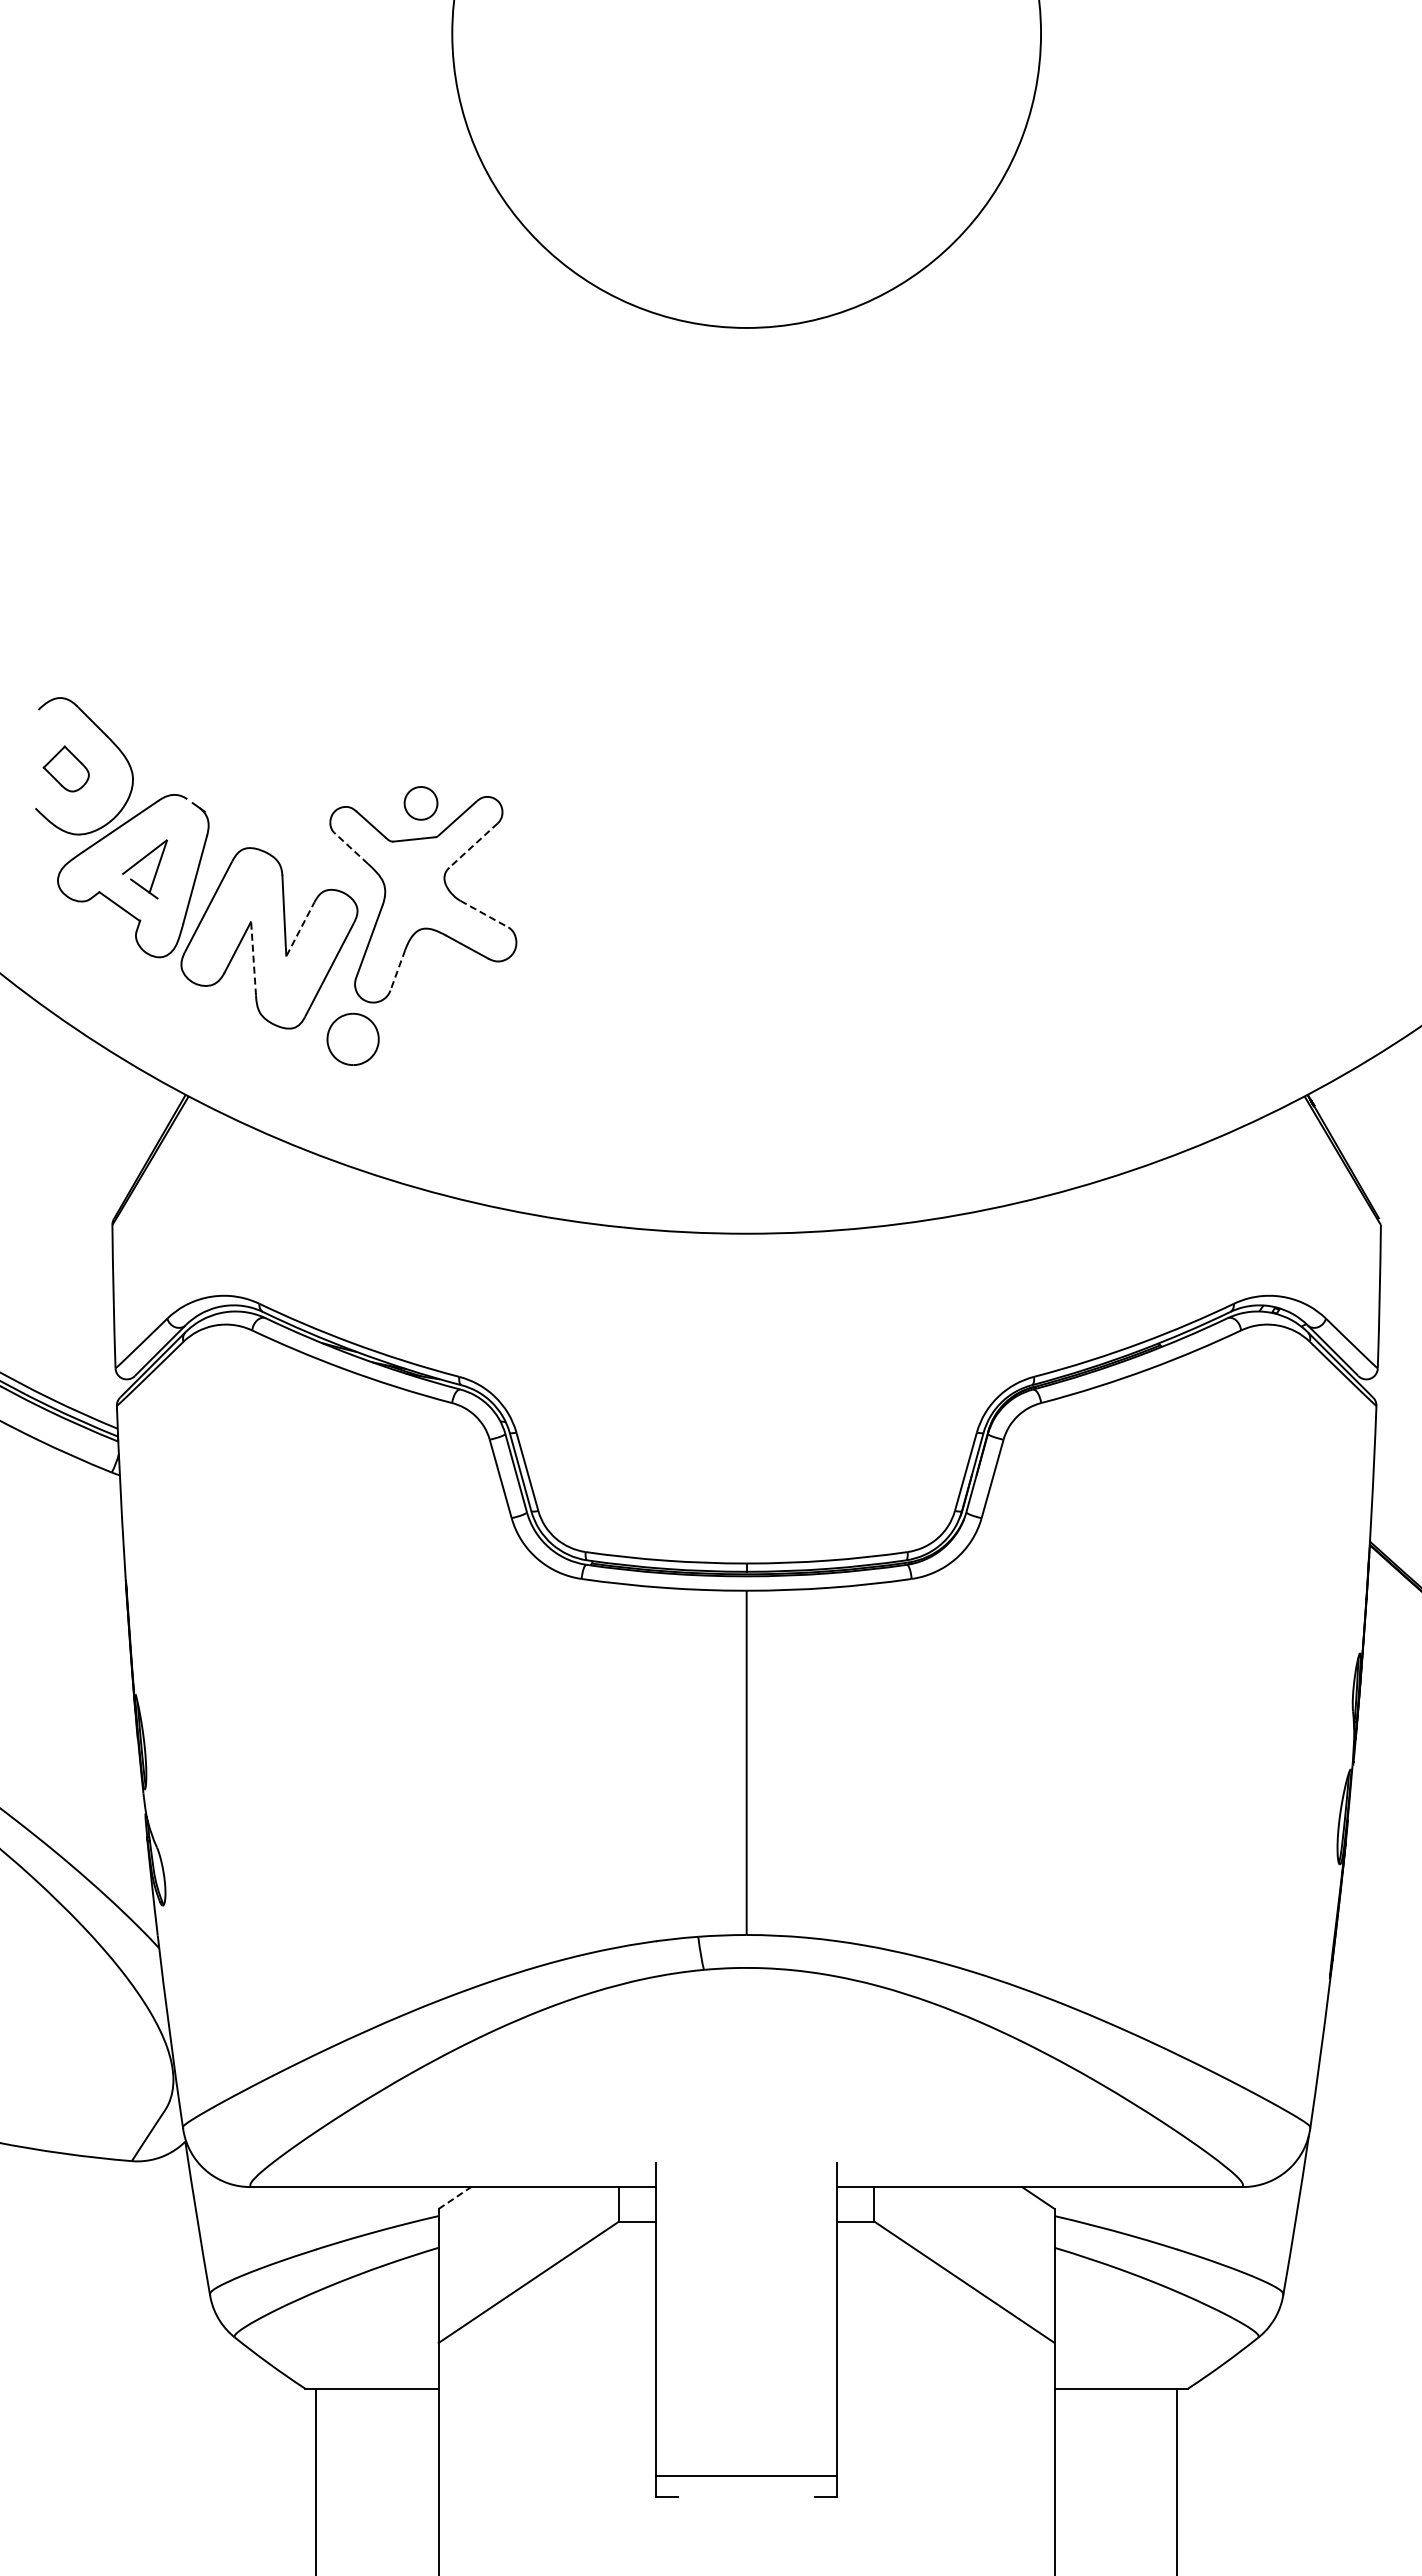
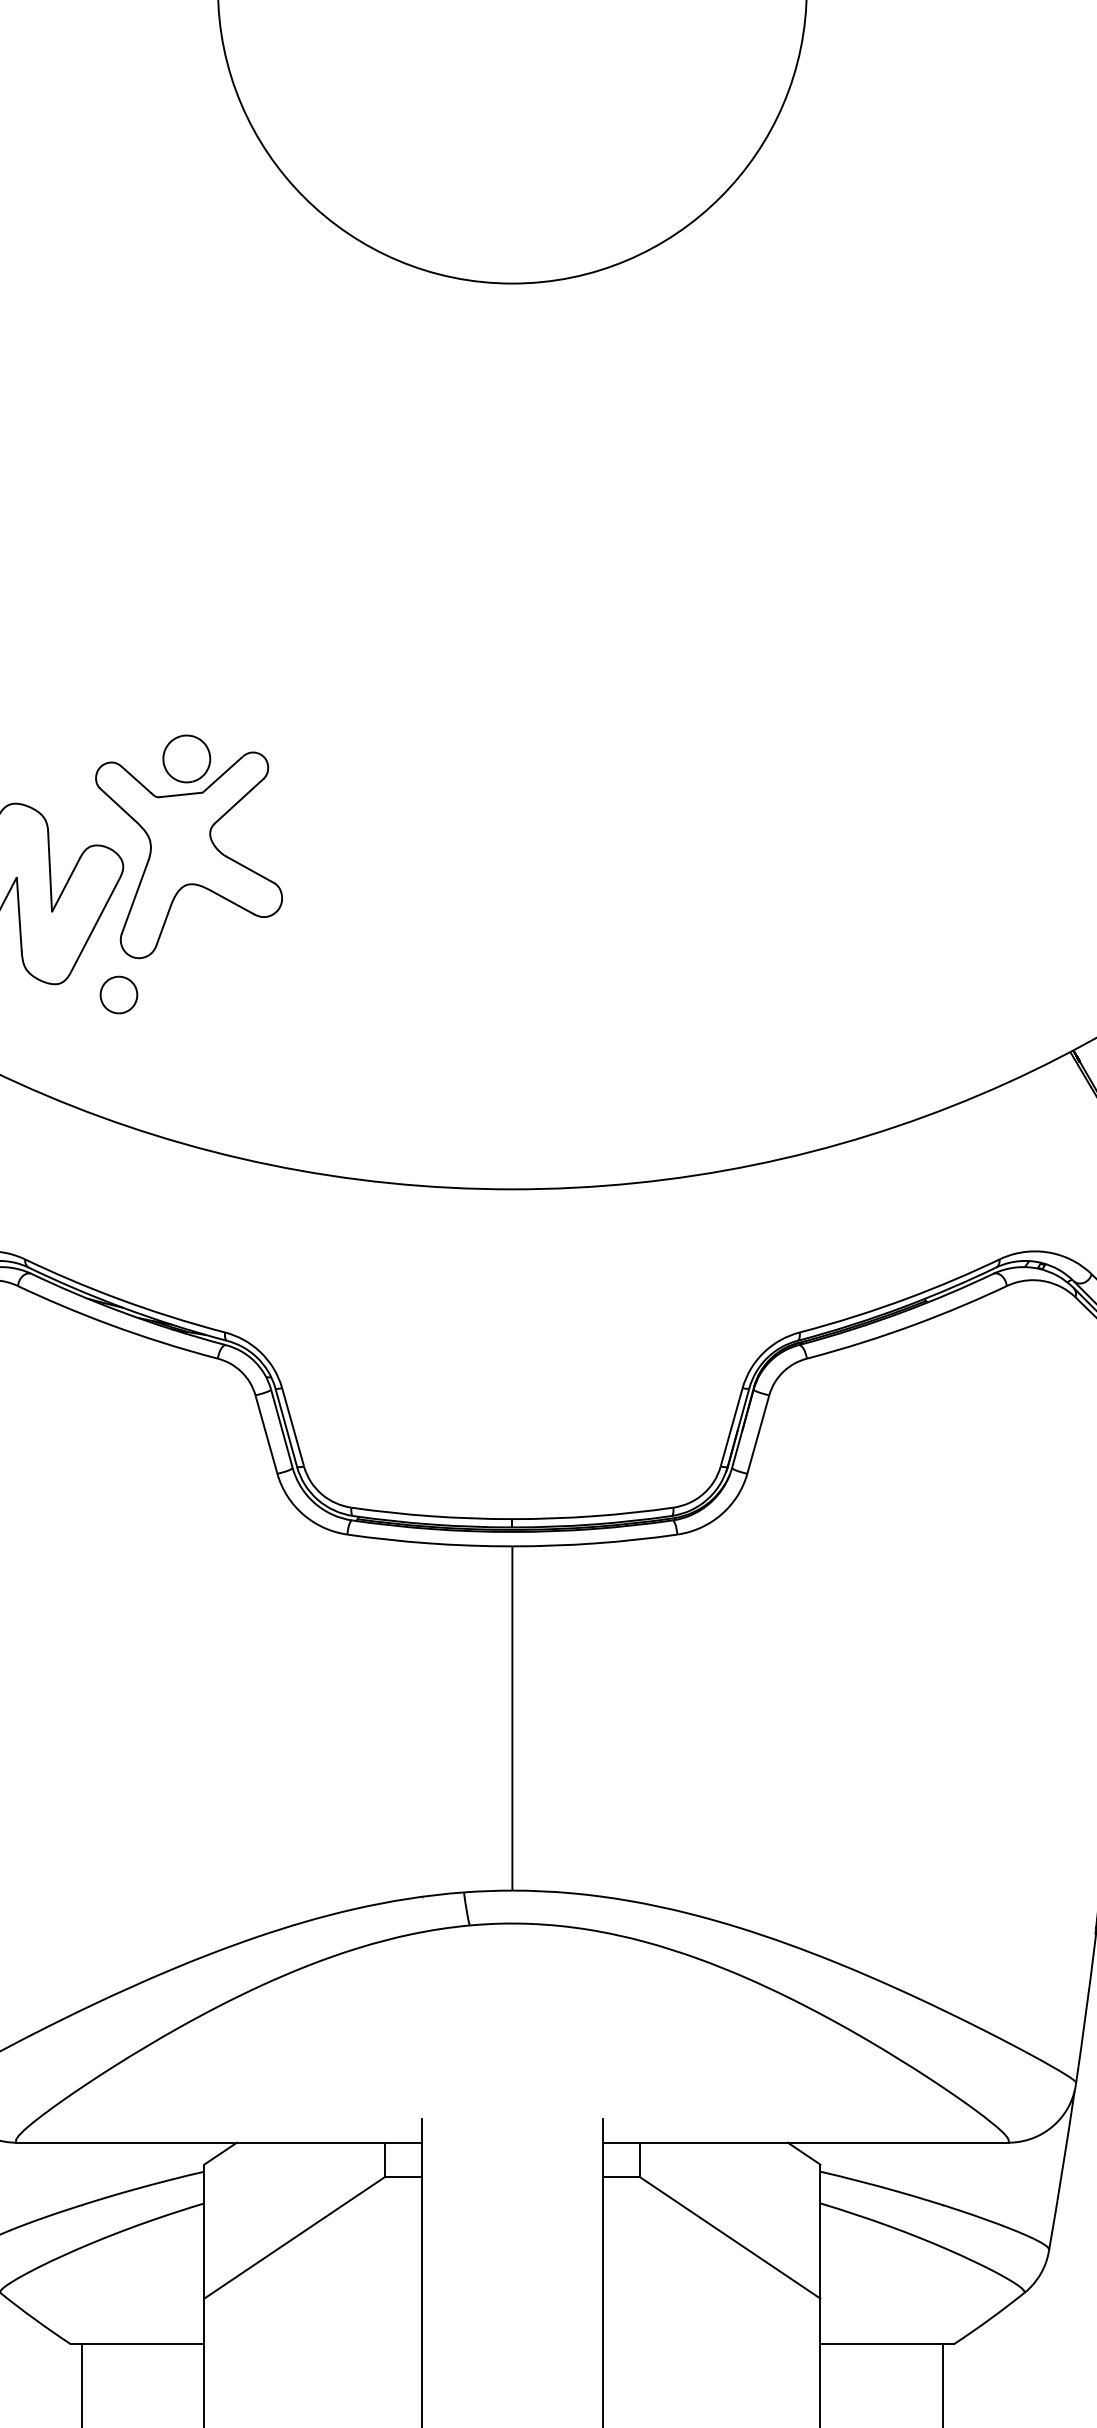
part: (420, 803) -> (186, 759), size x1.43
line: (473, 845) -> (239, 801), dashed -> solid
line: (351, 848) -> (117, 804), dashed -> solid
line: (484, 914) -> (250, 870), dashed -> solid
line: (300, 928) -> (66, 884), dashed -> solid
line: (253, 959) -> (19, 915), dashed -> solid
line: (397, 970) -> (163, 926), dashed -> solid
part: (353, 1039) -> (119, 995), size x0.71
line: (454, 2198) -> (220, 2154), dashed -> solid

